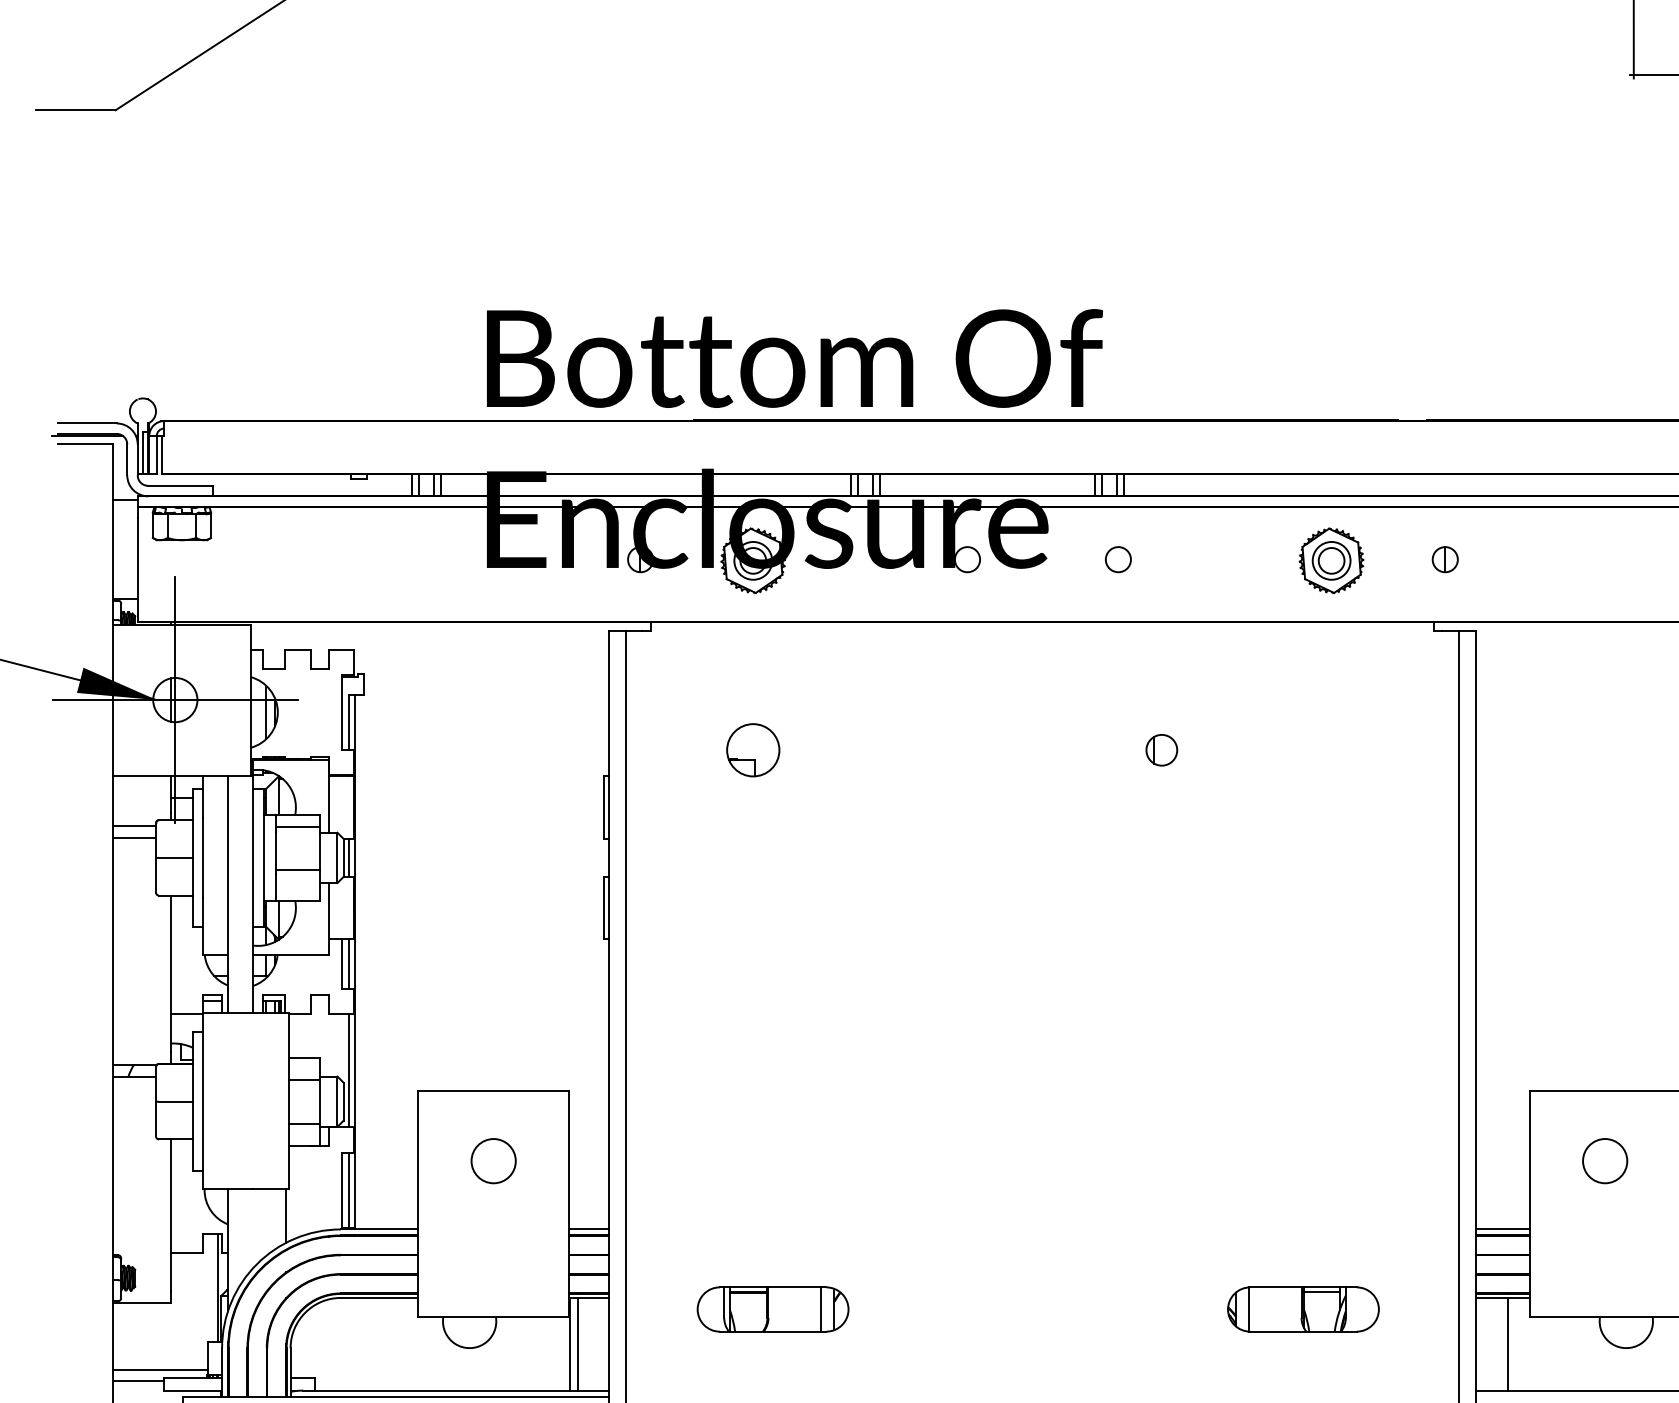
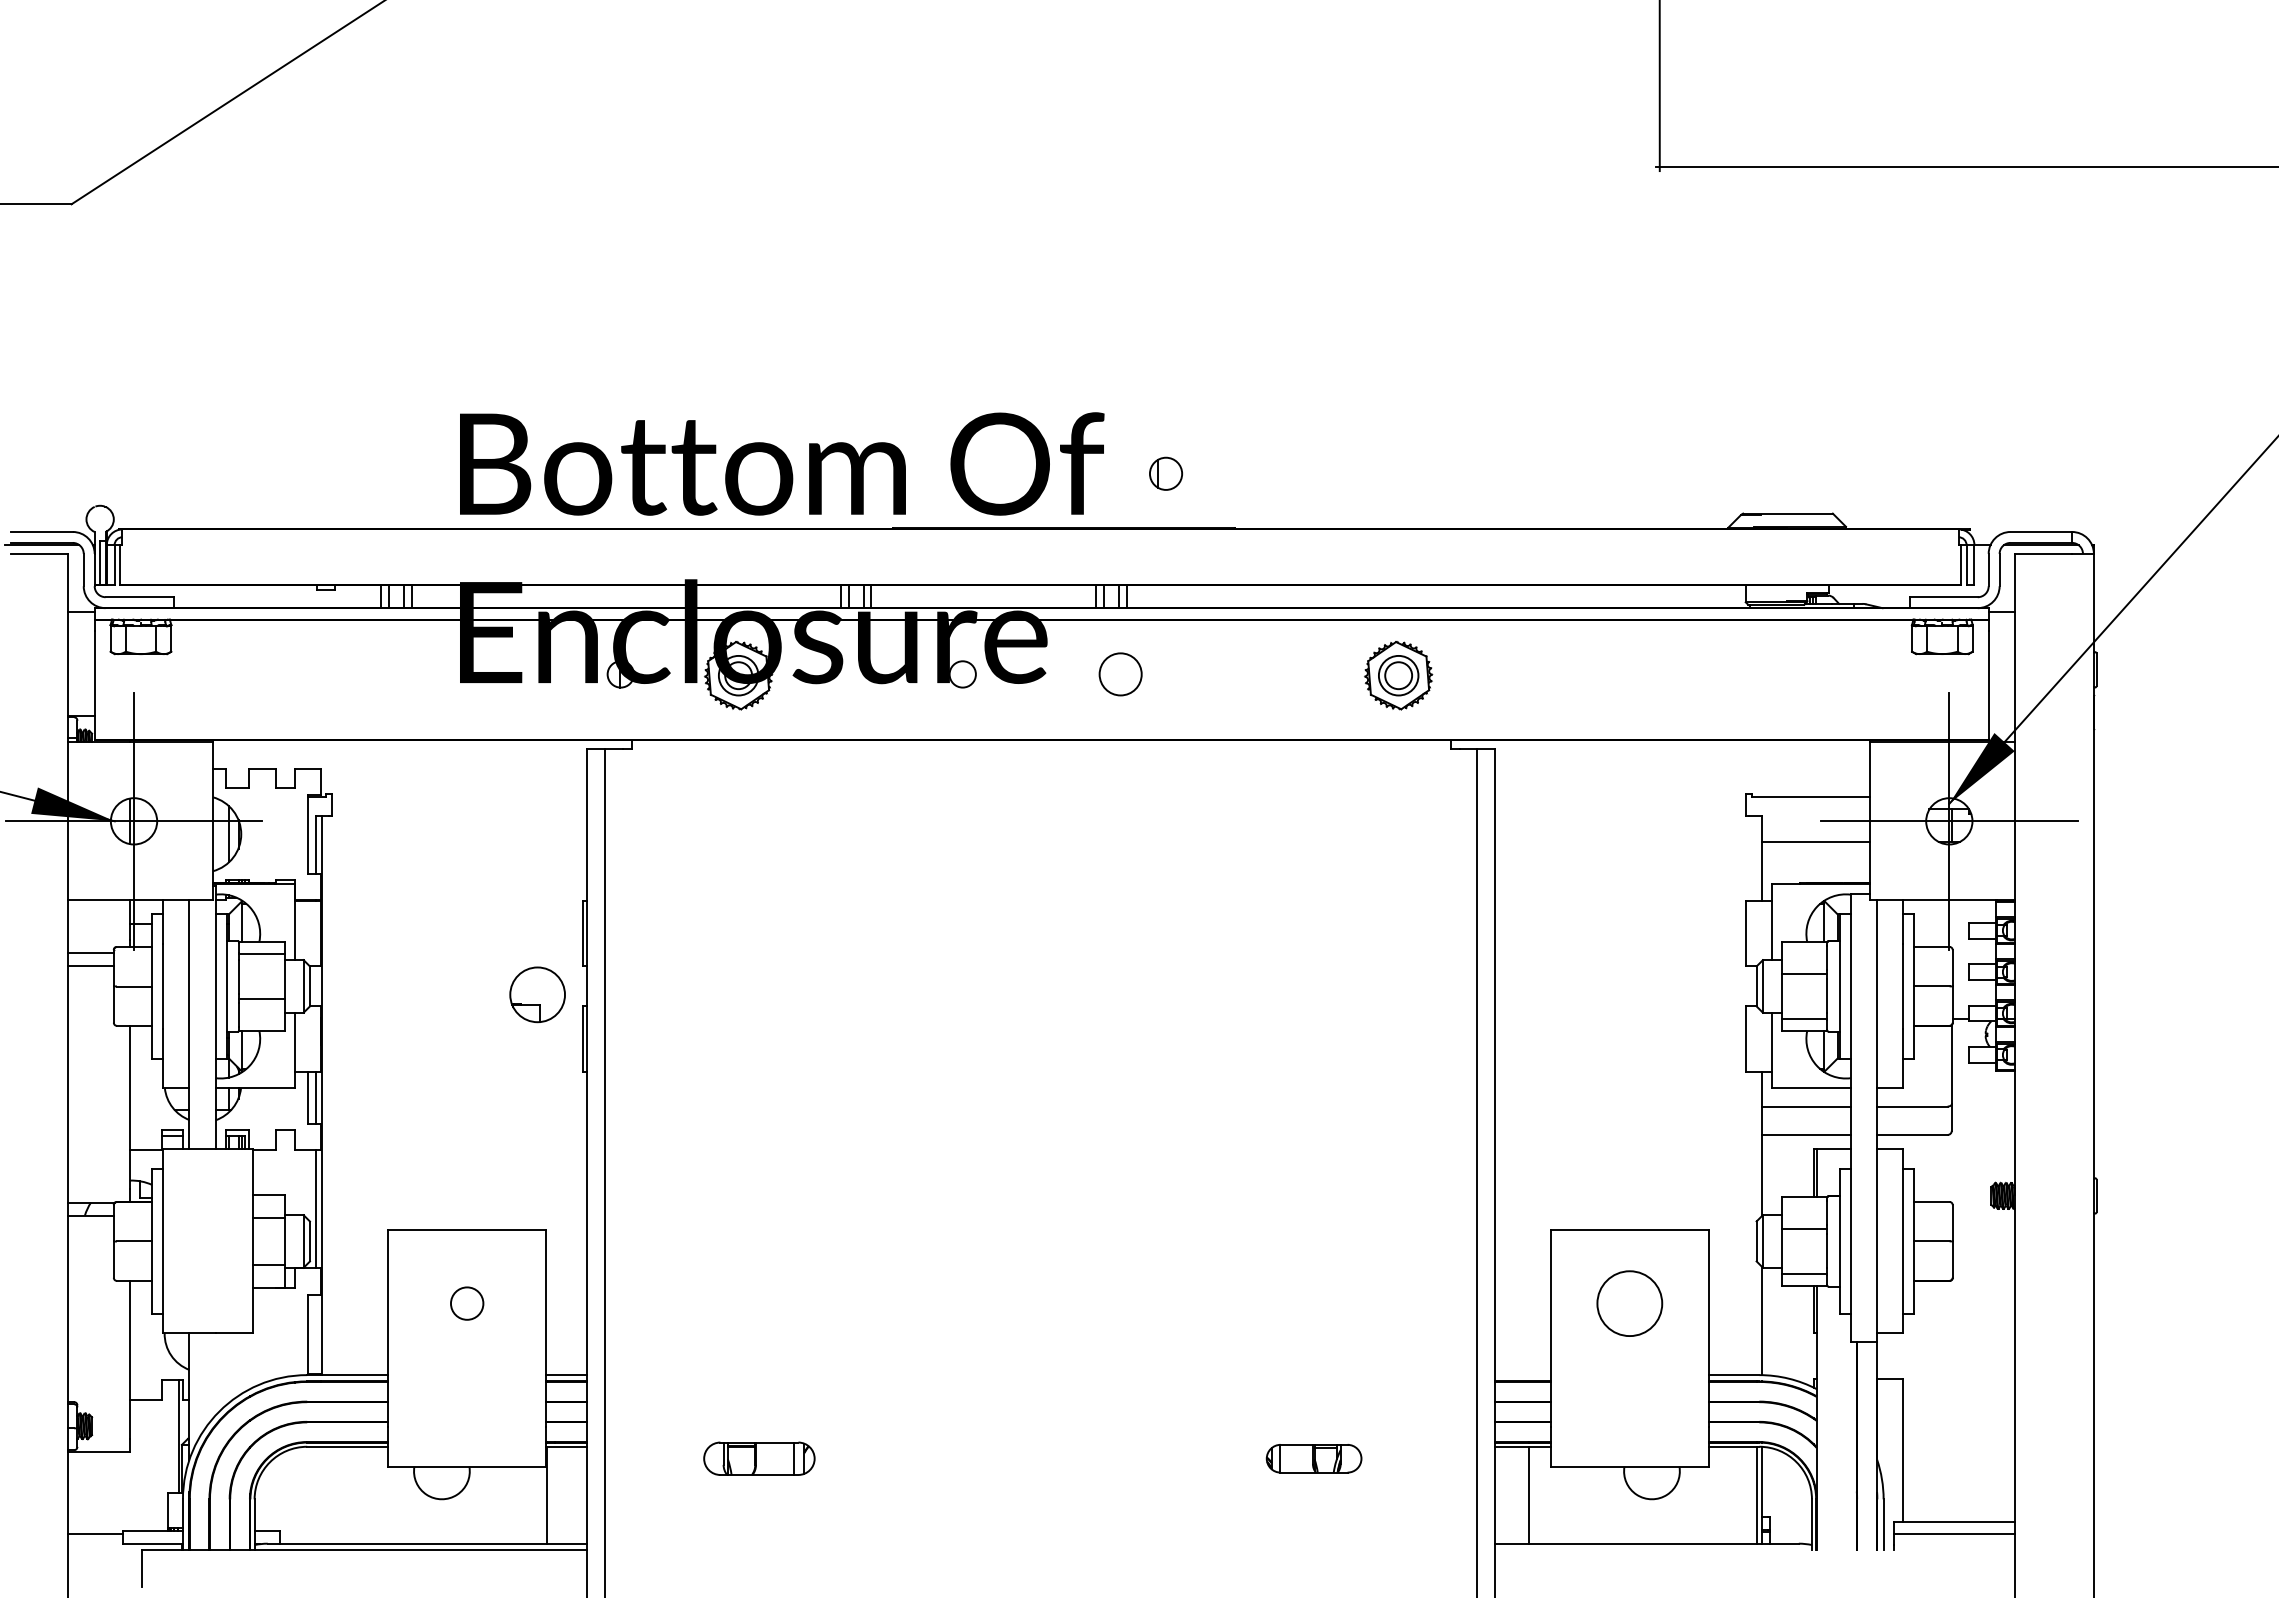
circle: (1118, 559) -> (1120, 674), size x1.6
part: (1445, 559) -> (1462, 674), removed
part: (1331, 560) -> (1398, 675), moved
part: (753, 749) -> (537, 994), moved
part: (1161, 749) -> (1165, 473), moved
line: (349, 857) -> (316, 986), removed
circle: (494, 1160) -> (467, 1303), size x0.7
circle: (1604, 1160) -> (1629, 1303), size x1.4
line: (349, 1189) -> (316, 1333), removed
line: (286, 1216) -> (250, 1361), removed
line: (1502, 1229) -> (1522, 1375), removed
part: (773, 1309) -> (759, 1458), size x0.7
part: (1302, 1309) -> (1313, 1458), size x0.6
line: (578, 1343) -> (555, 1494), removed
line: (159, 1370) -> (117, 1522), removed

